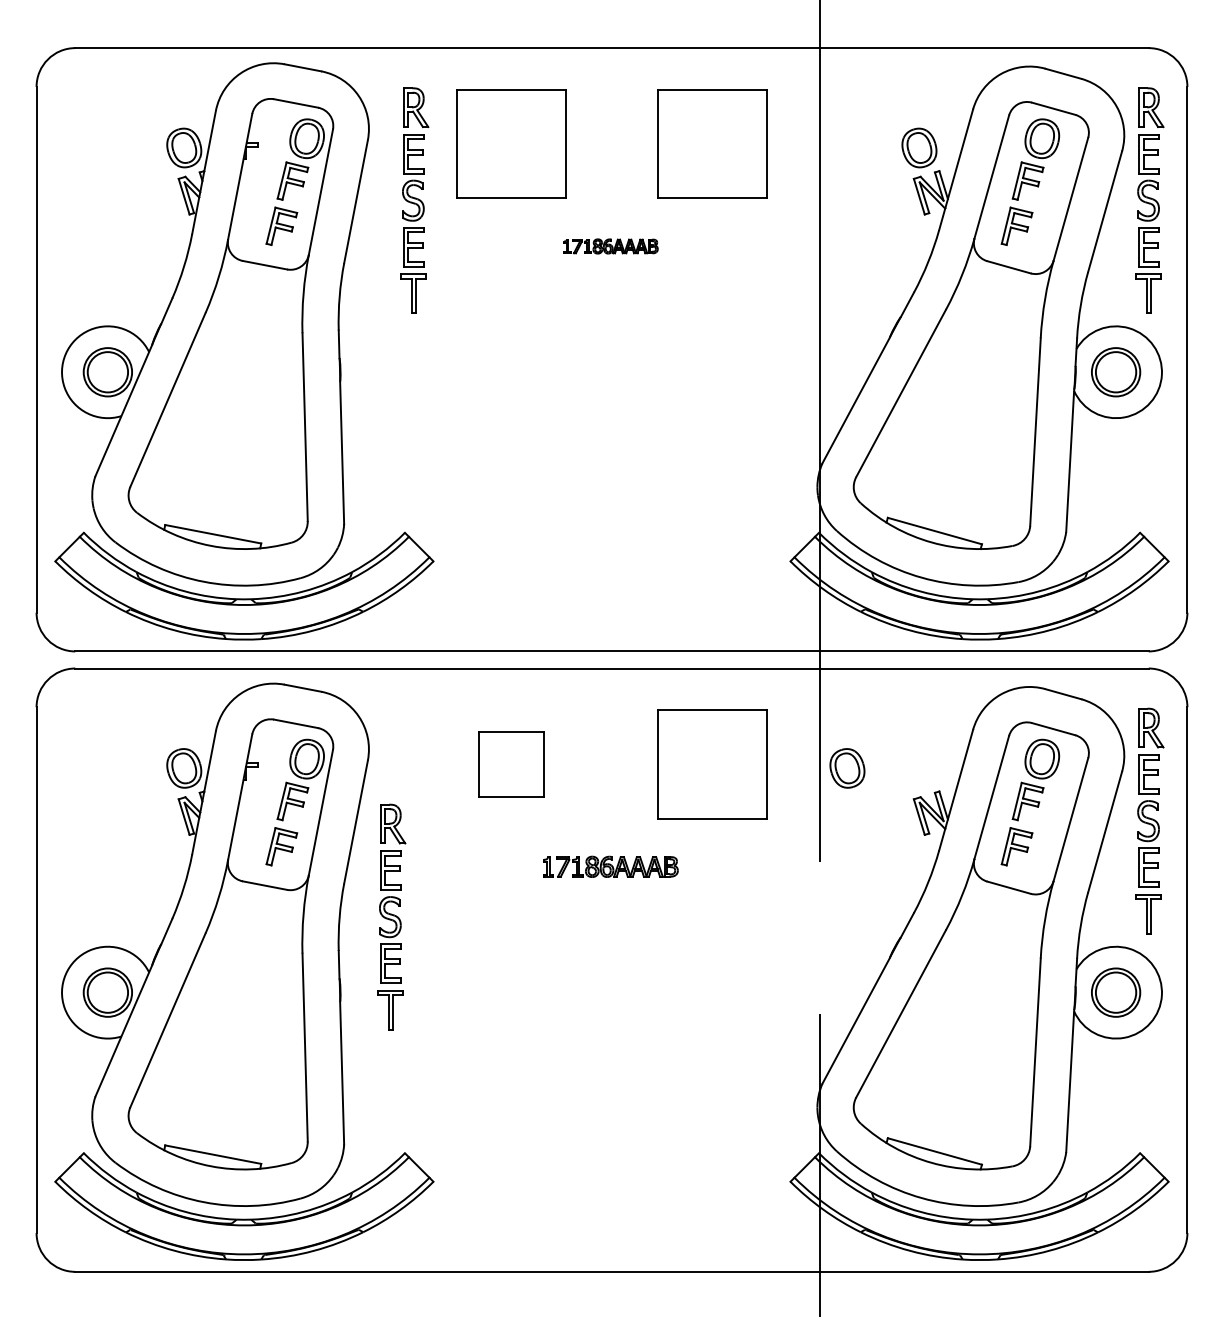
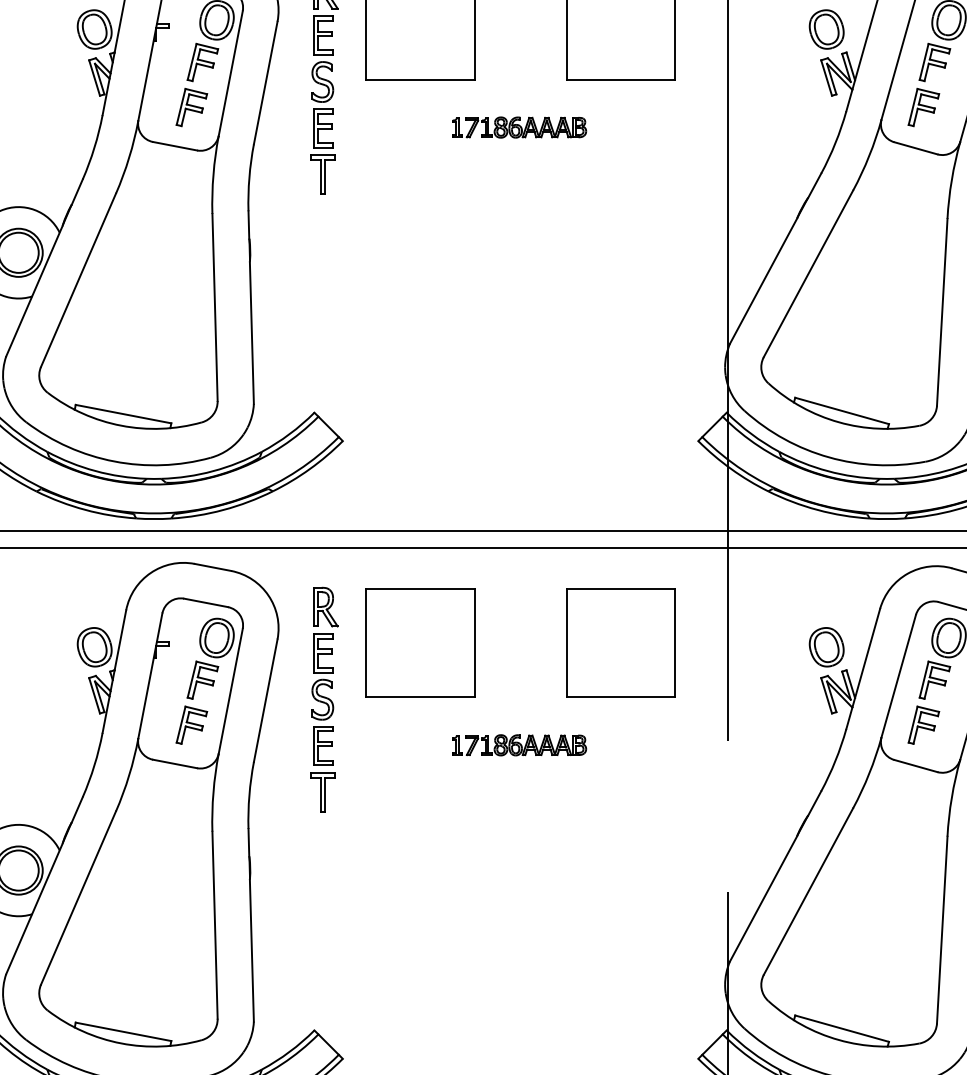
part: (610, 246) -> (519, 127), size x1.43
part: (511, 764) -> (420, 643), size x1.67
part: (847, 768) -> (826, 647), moved
part: (391, 916) -> (323, 699), moved

